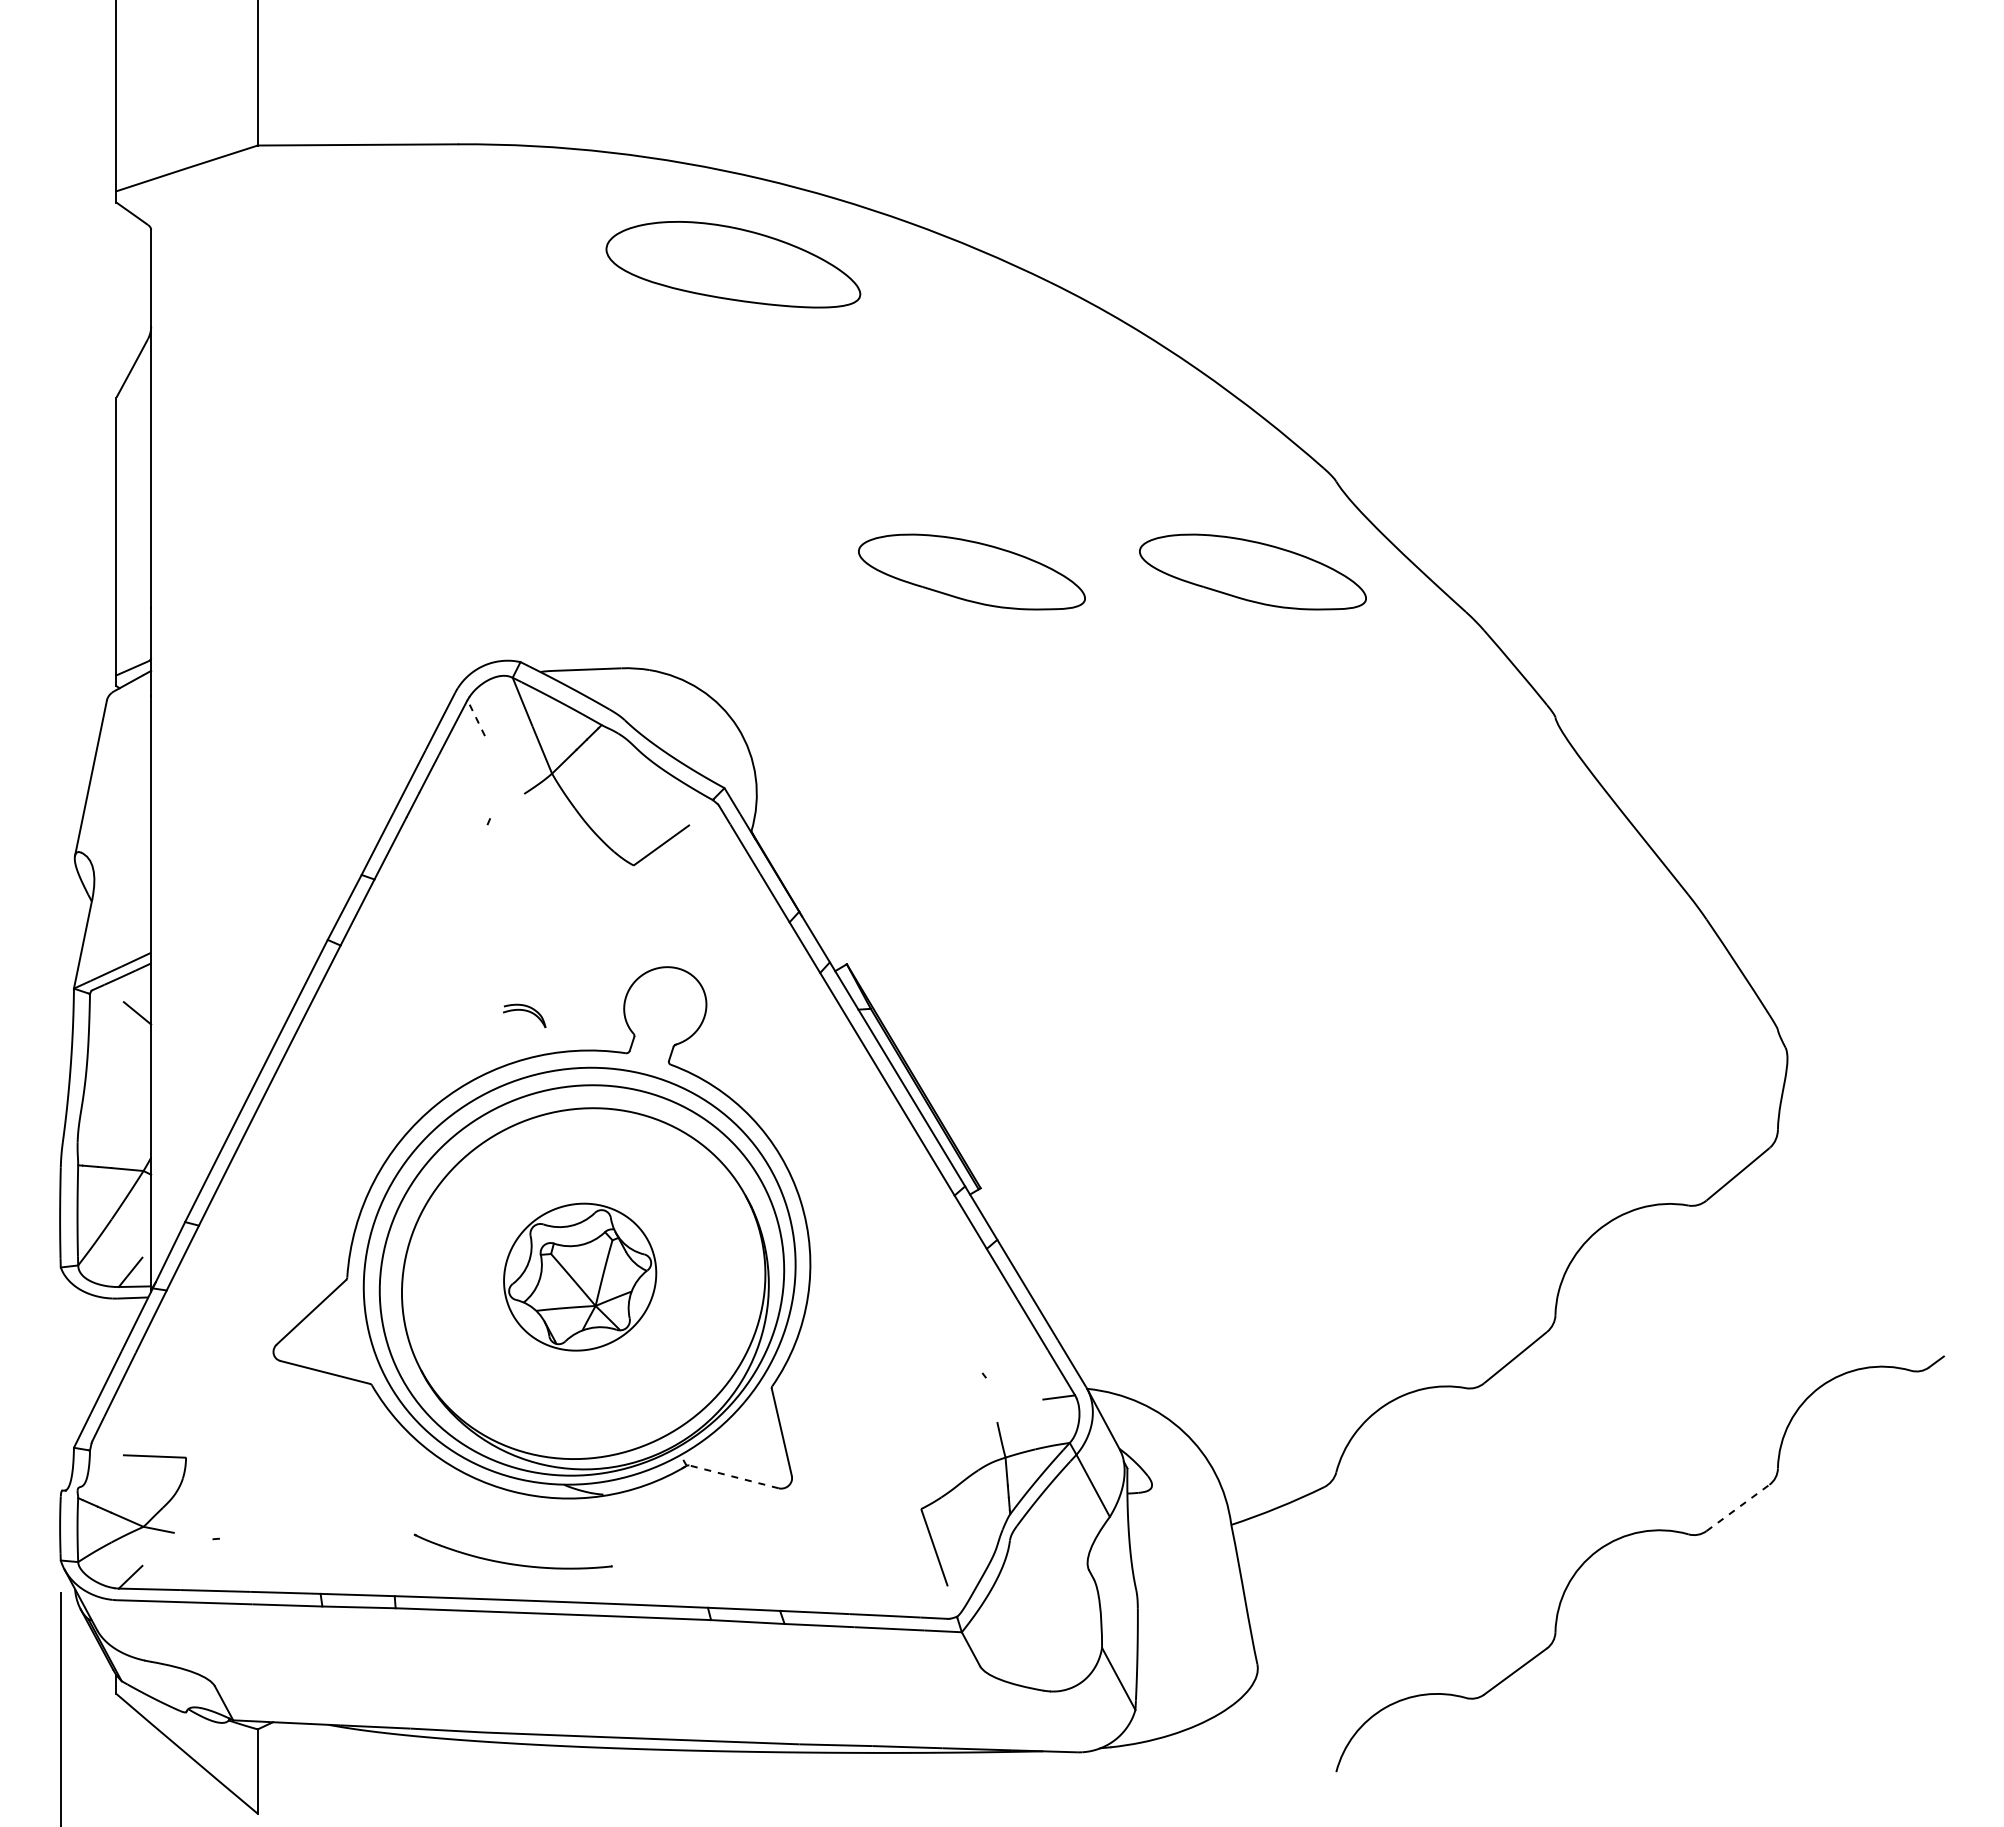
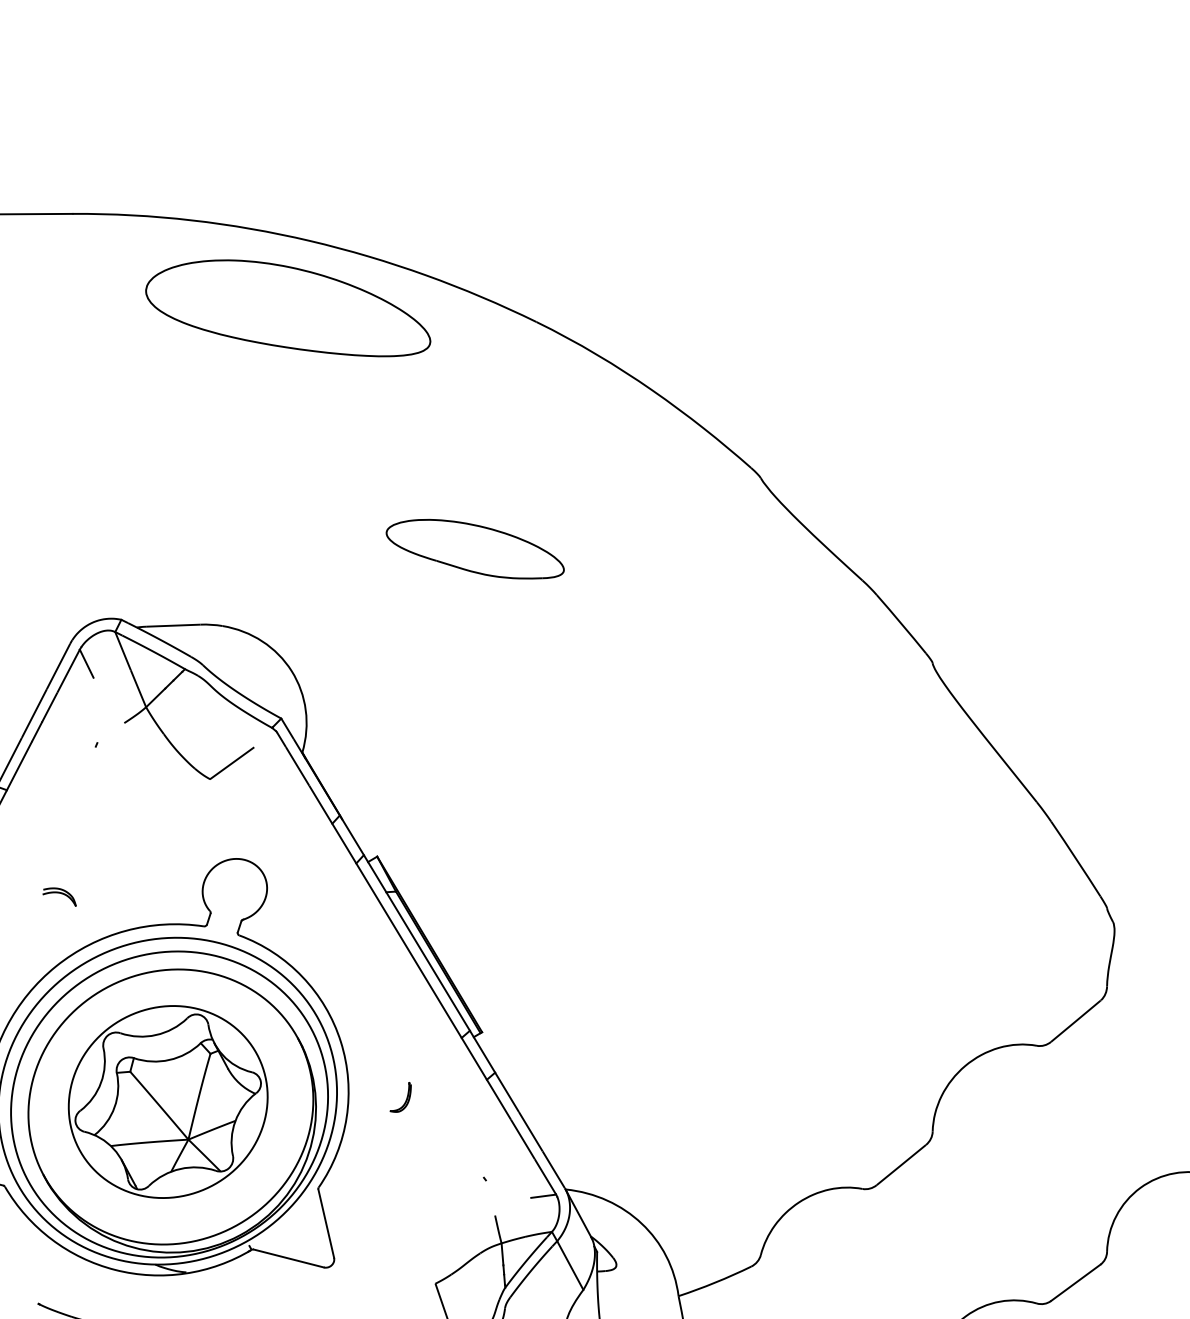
part: (733, 264) -> (288, 308), size x1.43
part: (1252, 571) -> (695, 548), removed
line: (476, 718) -> (86, 663), dashed -> solid
part: (524, 1015) -> (59, 896), moved
part: (883, 1274) -> (405, 1099), added
part: (579, 1276) -> (167, 1101), size x1.67
line: (733, 1476) -> (288, 1258), dashed -> solid
line: (1738, 1507) -> (1076, 1282), dashed -> solid

